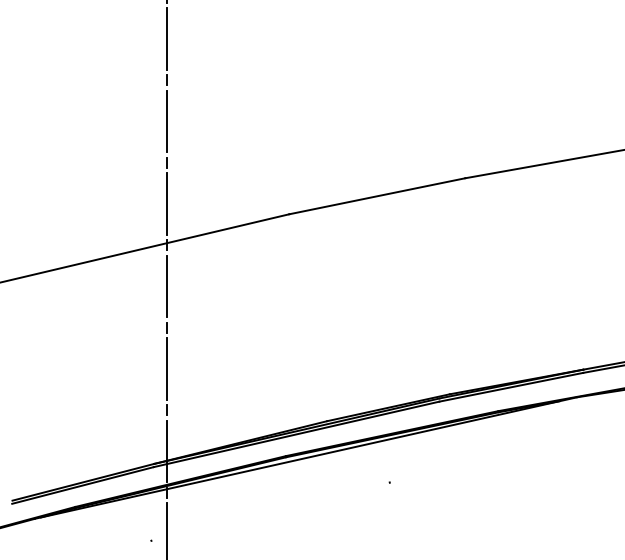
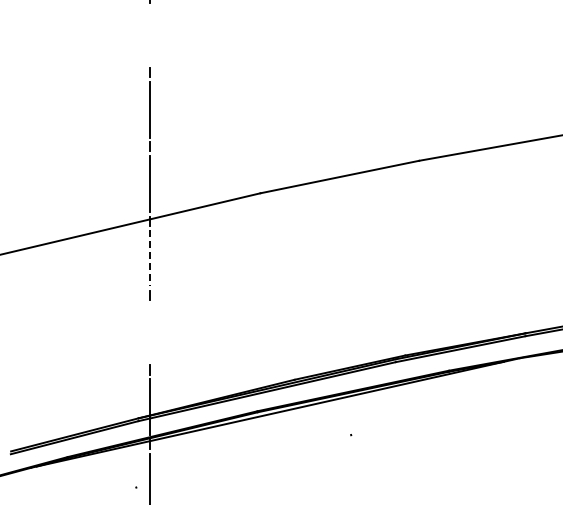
line: (166, 39) -> (149, 35), removed
line: (166, 286) -> (149, 258), solid -> dashed
line: (166, 368) -> (149, 332), removed

